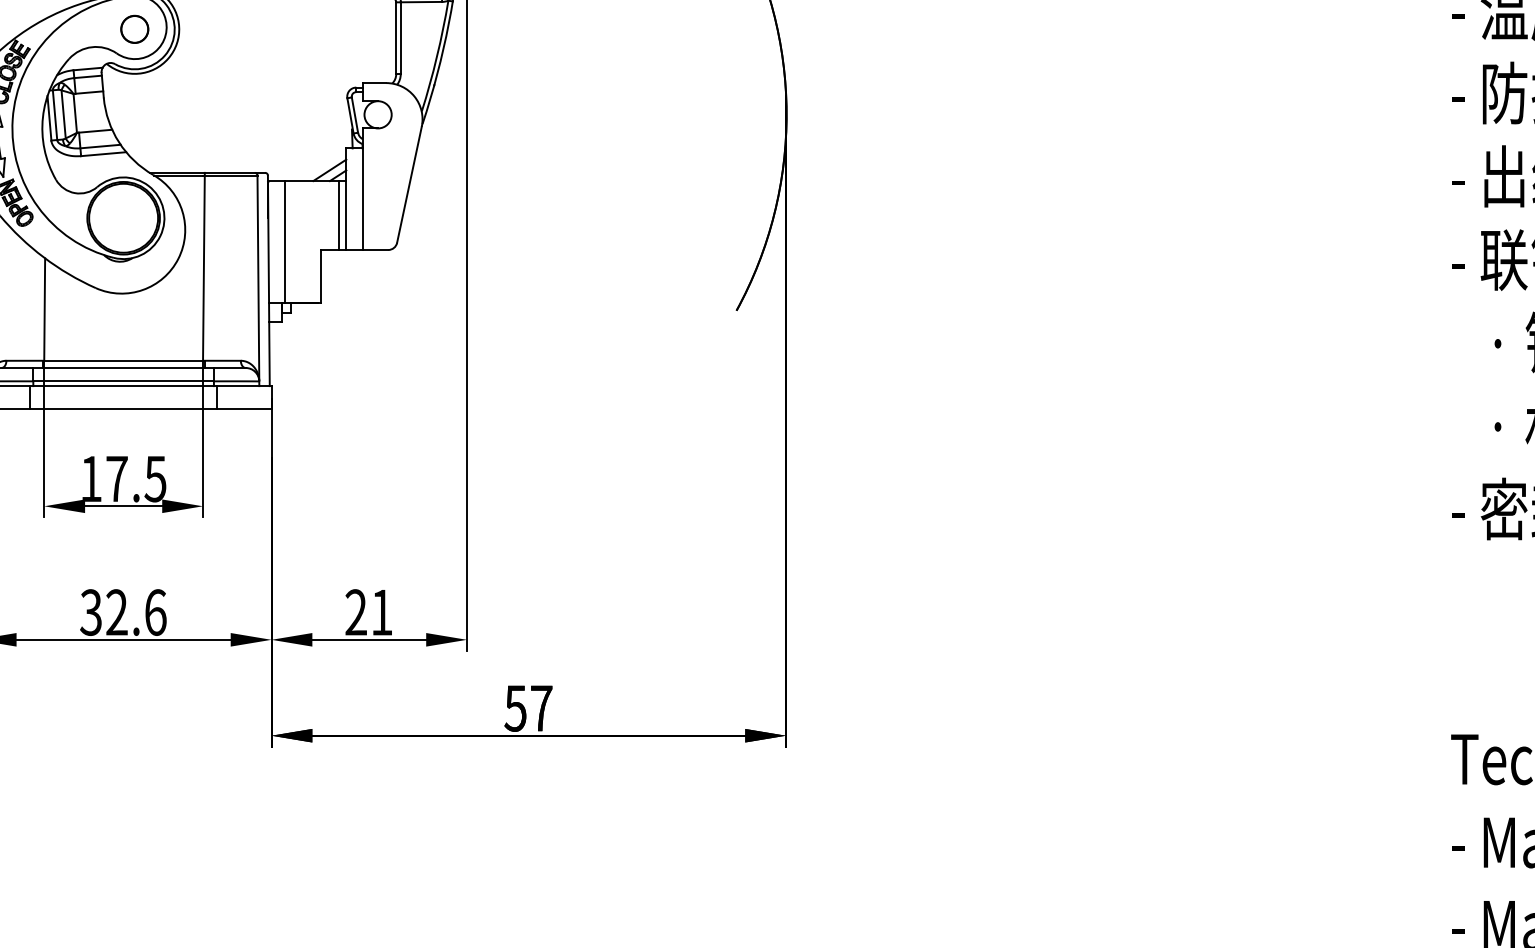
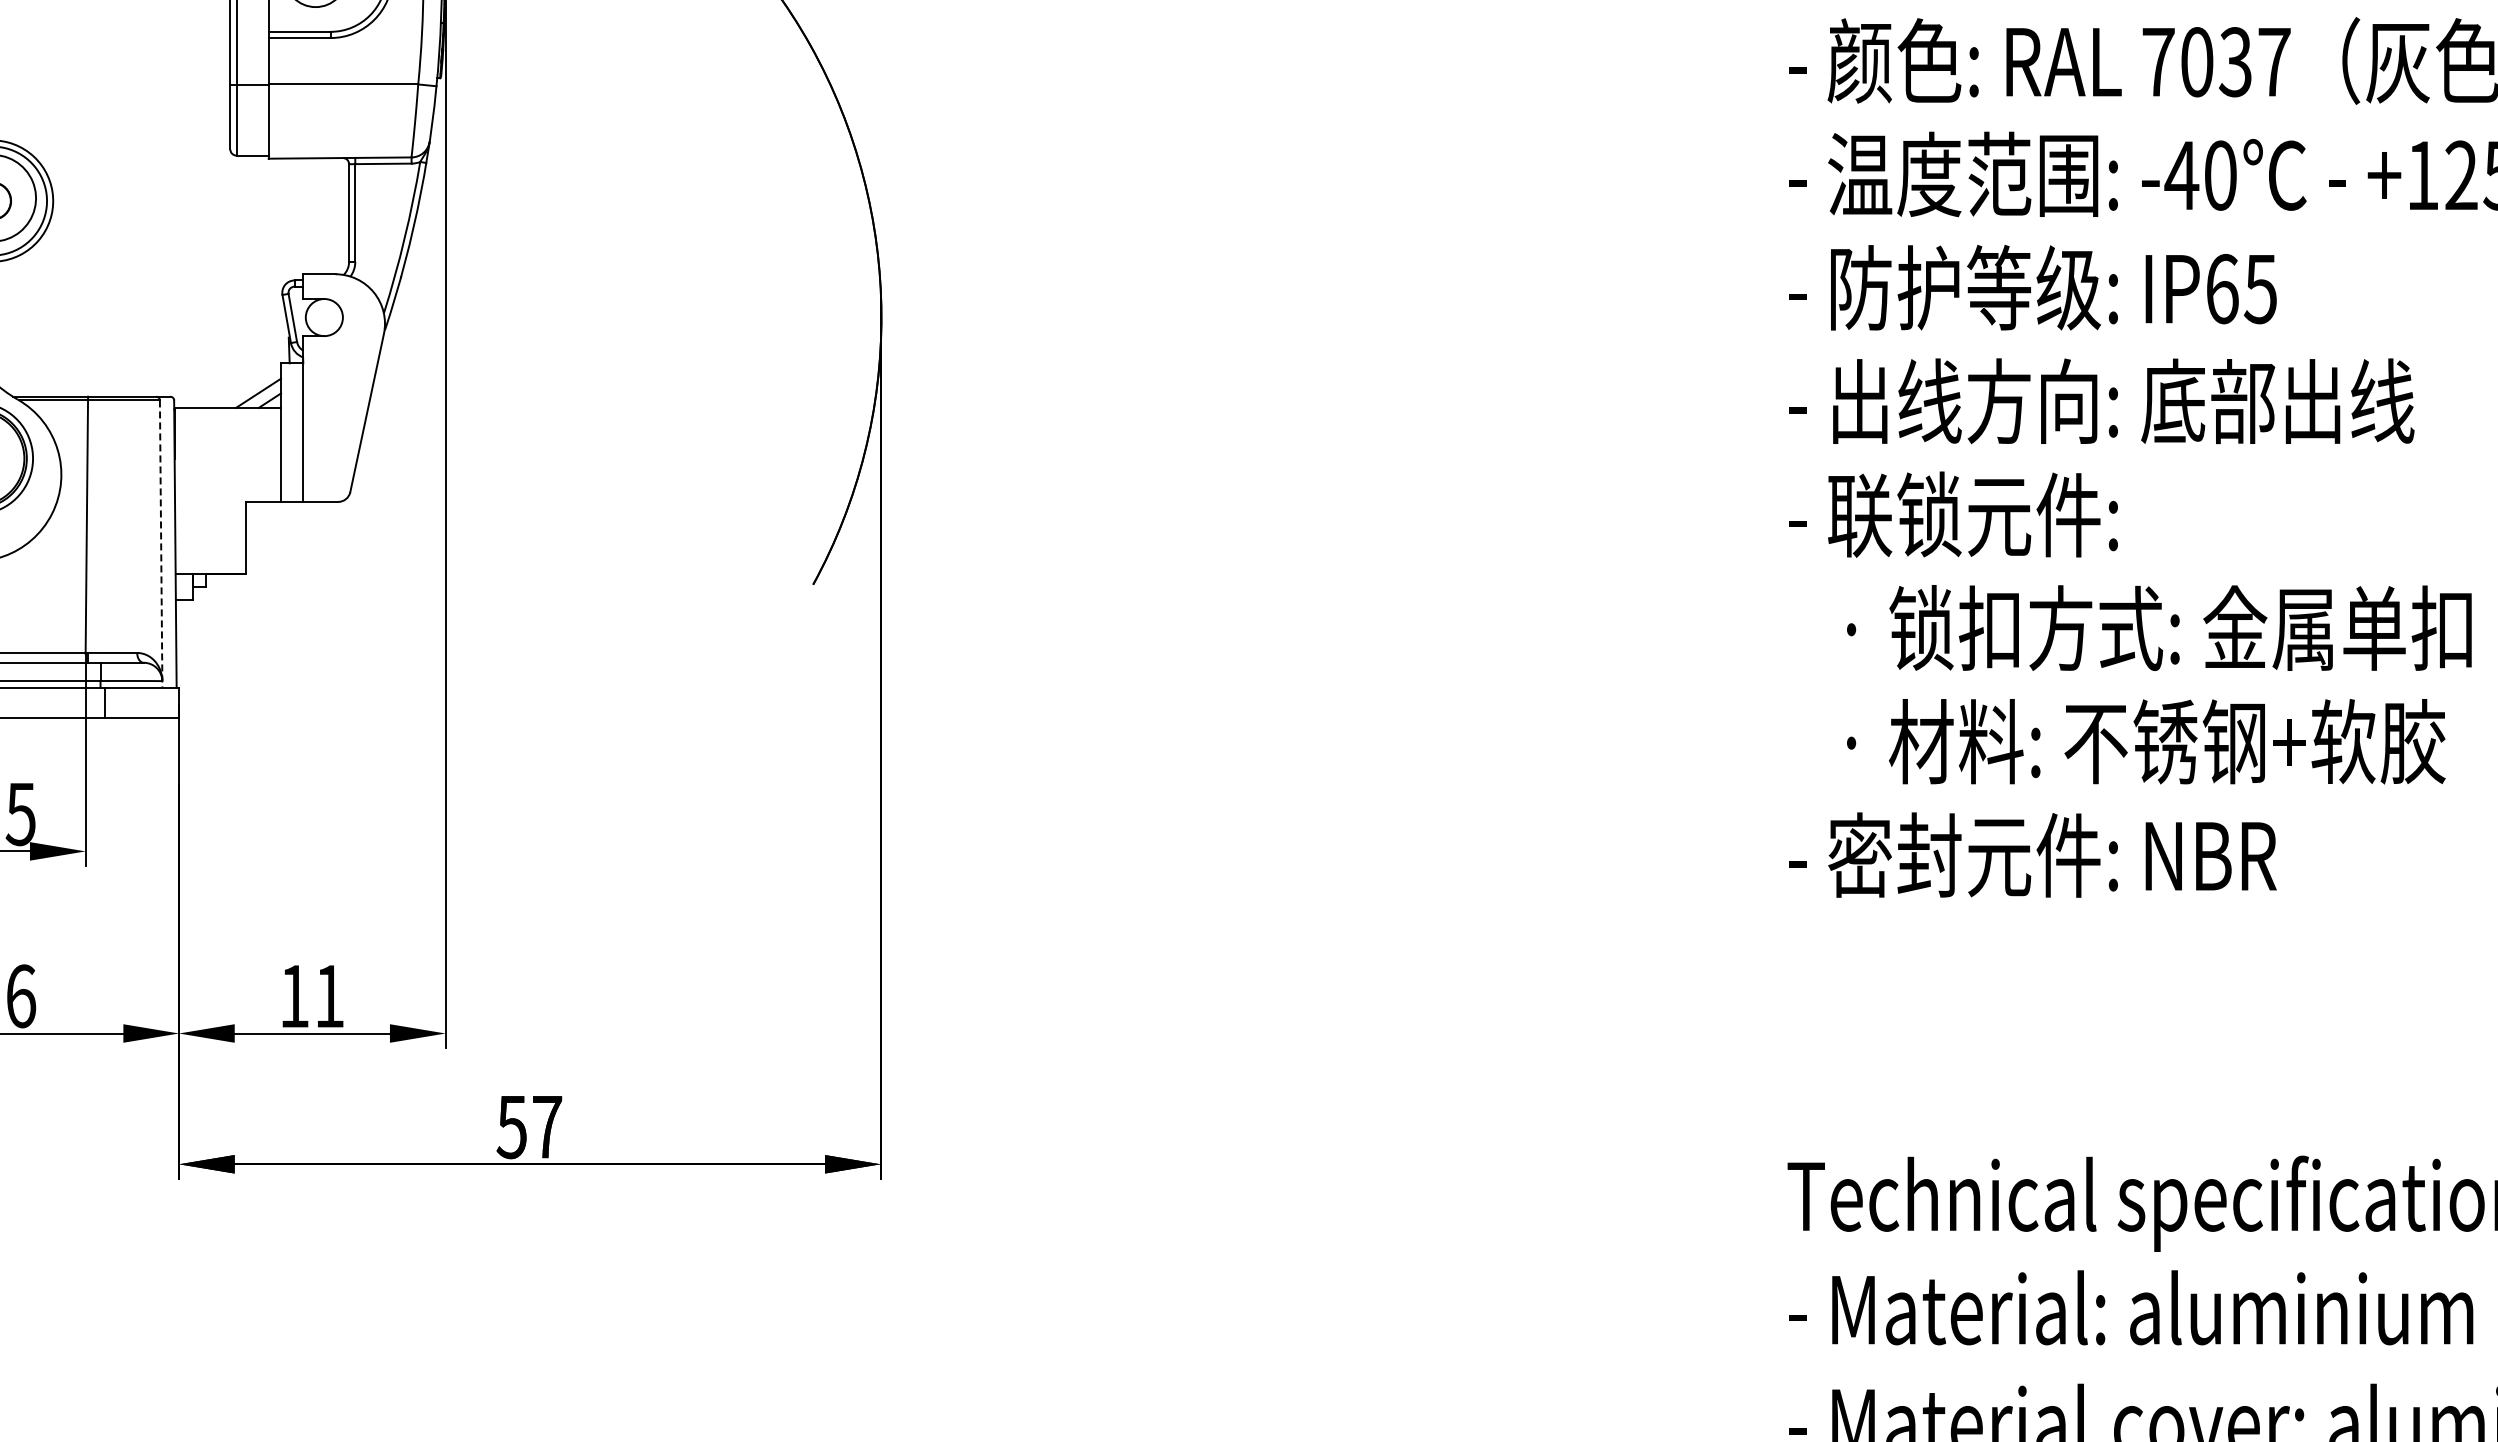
line: (339, 215) -> (271, 454), removed
line: (284, 241) -> (196, 490), removed
line: (258, 280) -> (161, 543), solid -> dashed
text: (356, 611) -> (294, 995), 21 -> 11

